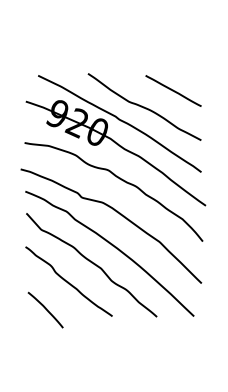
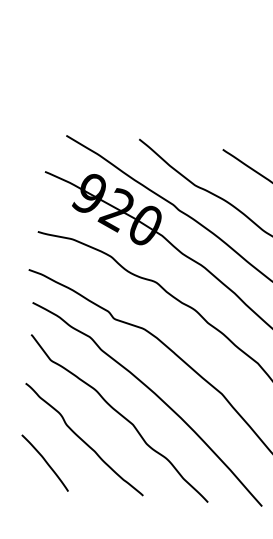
curve: (45, 309) -> (45, 462), moved

